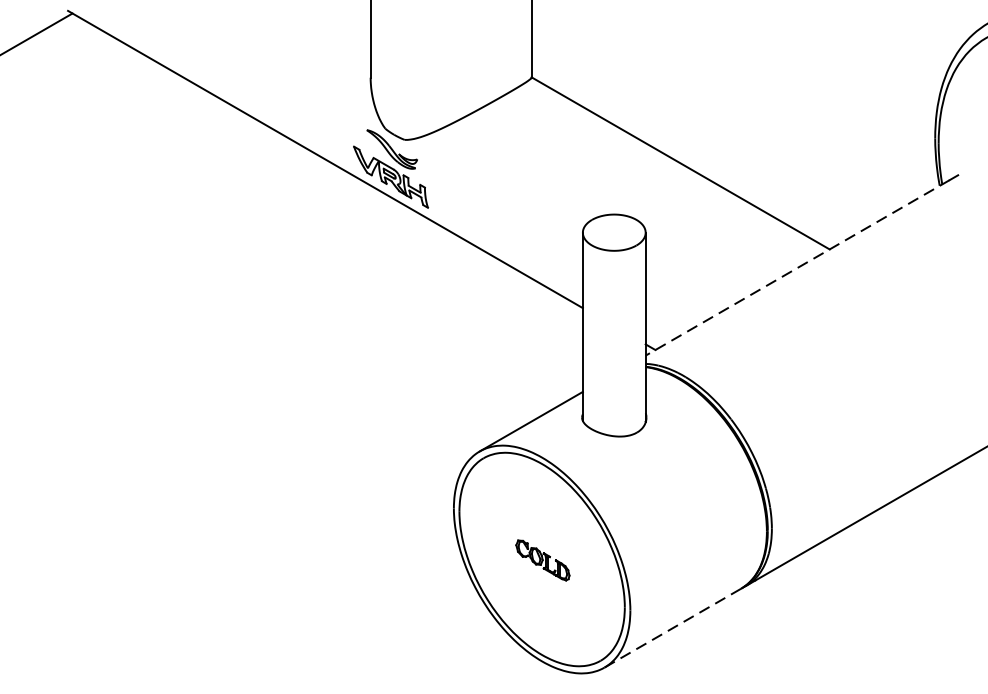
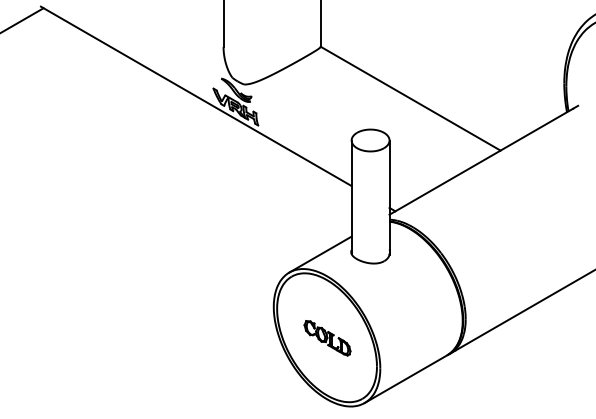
line: (798, 267) -> (481, 161), dashed -> solid
part: (542, 560) -> (327, 338), size x1.43
line: (672, 628) -> (405, 379), dashed -> solid

